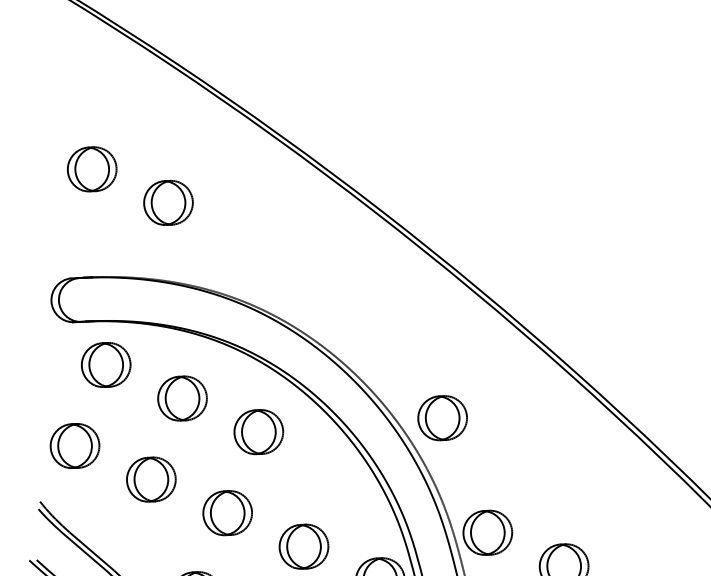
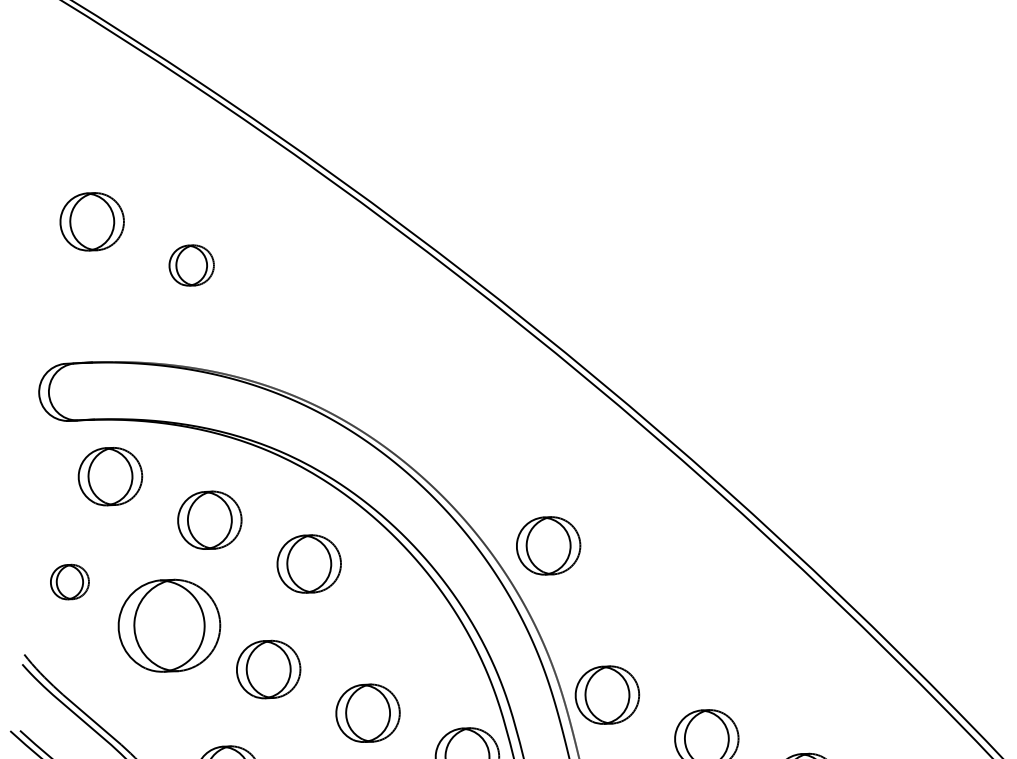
part: (168, 202) -> (191, 265), size x0.7
part: (74, 445) -> (69, 581), size x0.6
part: (150, 479) -> (168, 625), size x1.6

